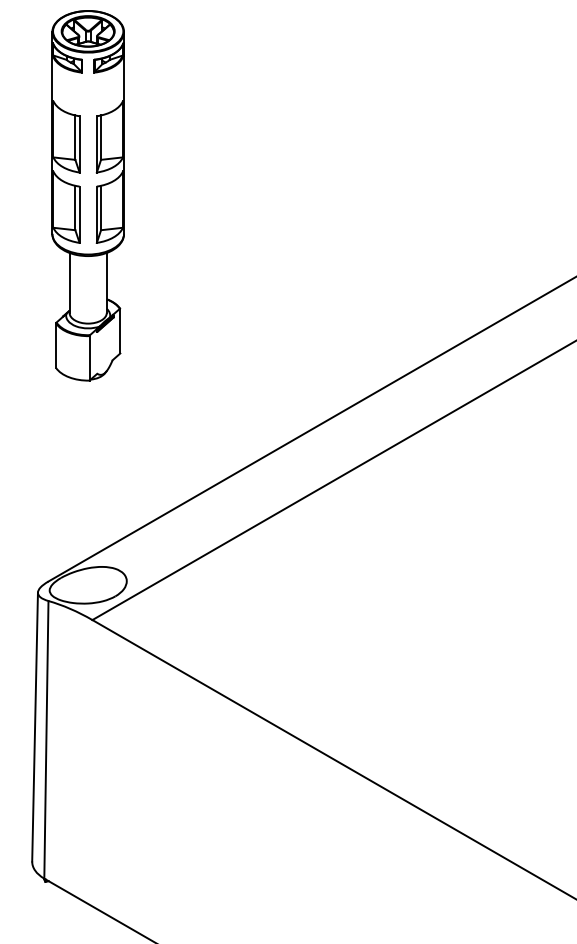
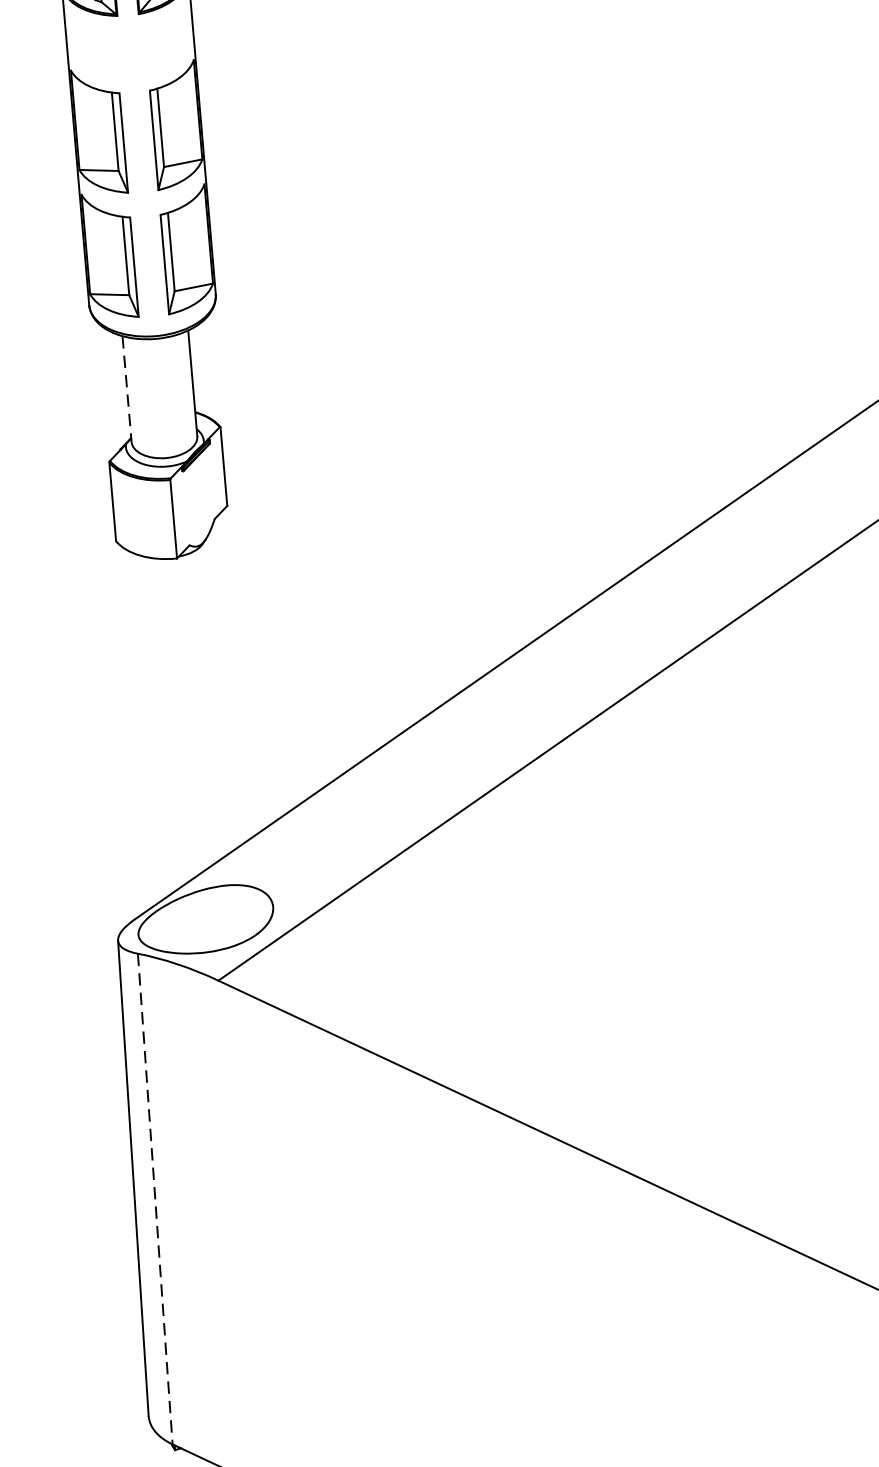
line: (69, 282) -> (126, 388), solid -> dashed
line: (46, 739) -> (155, 1198), solid -> dashed

